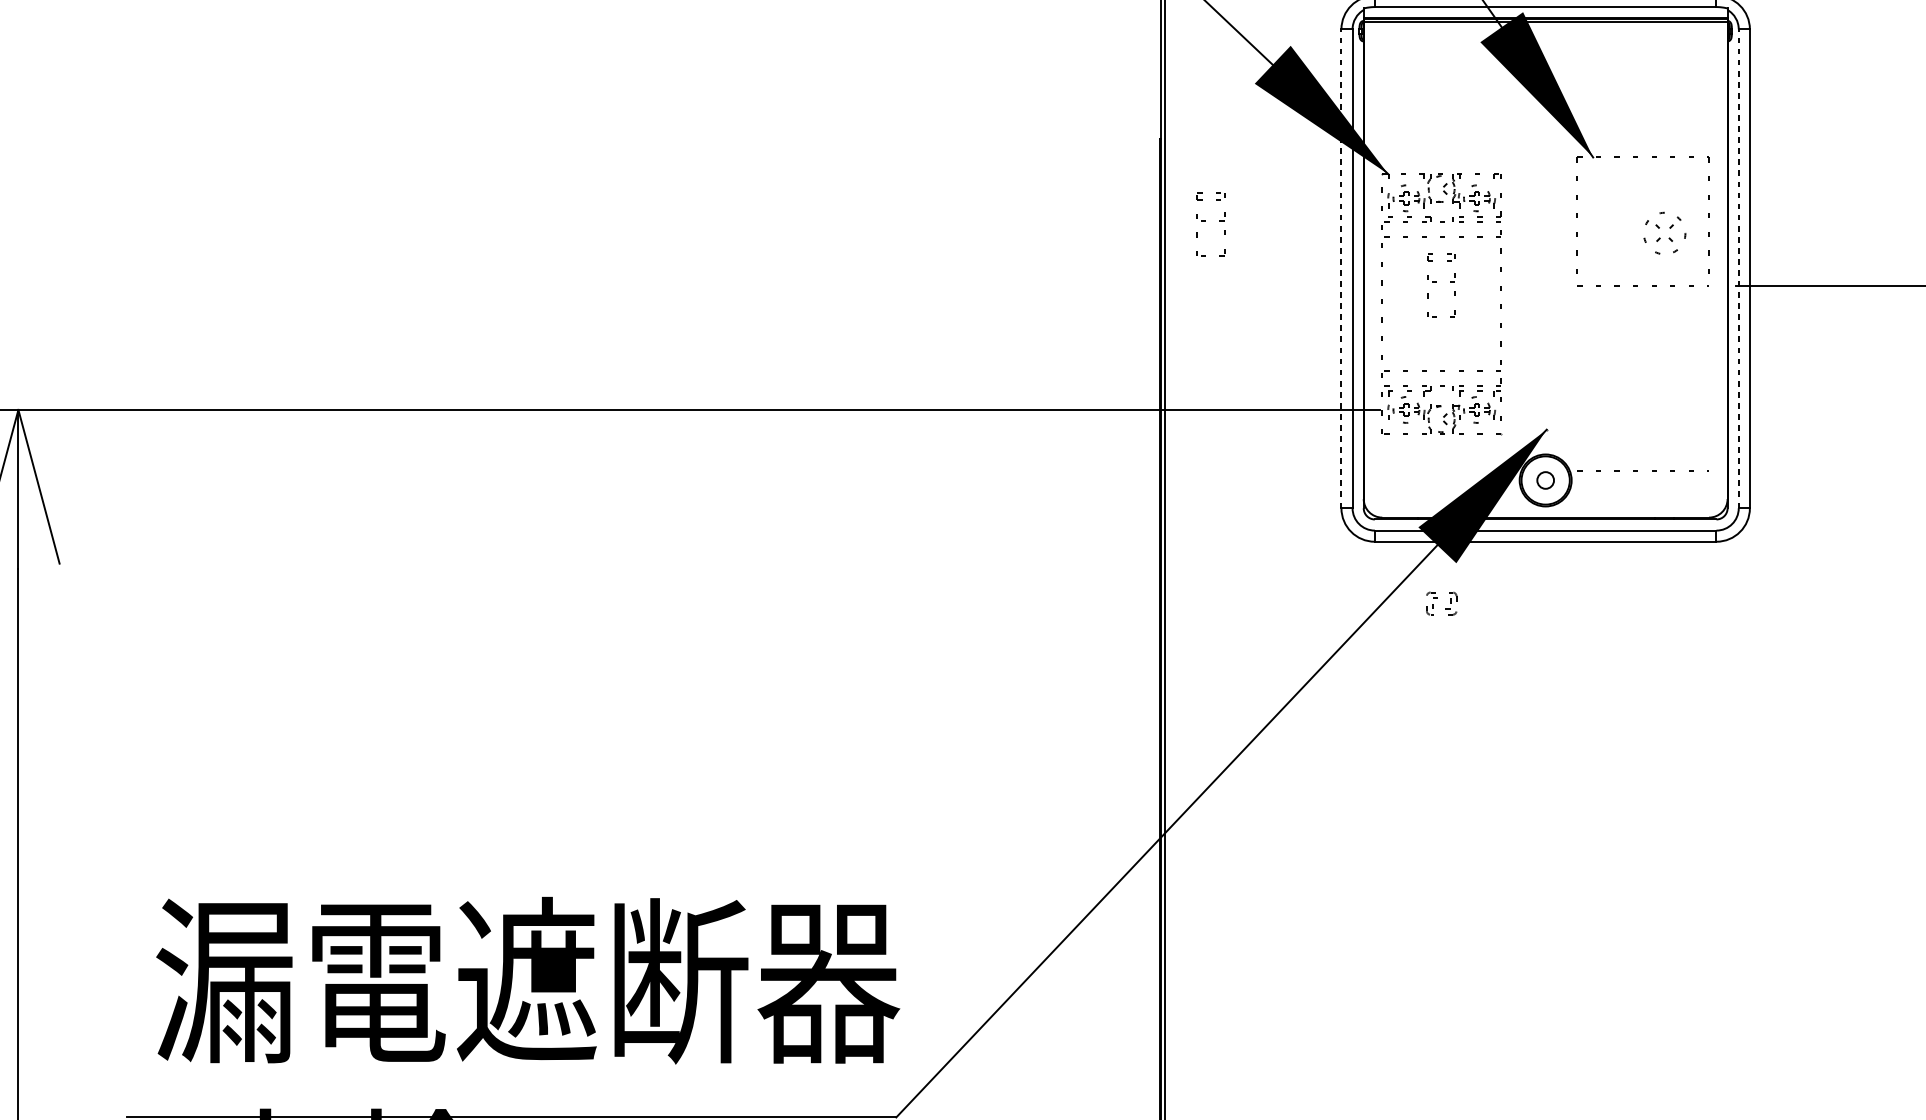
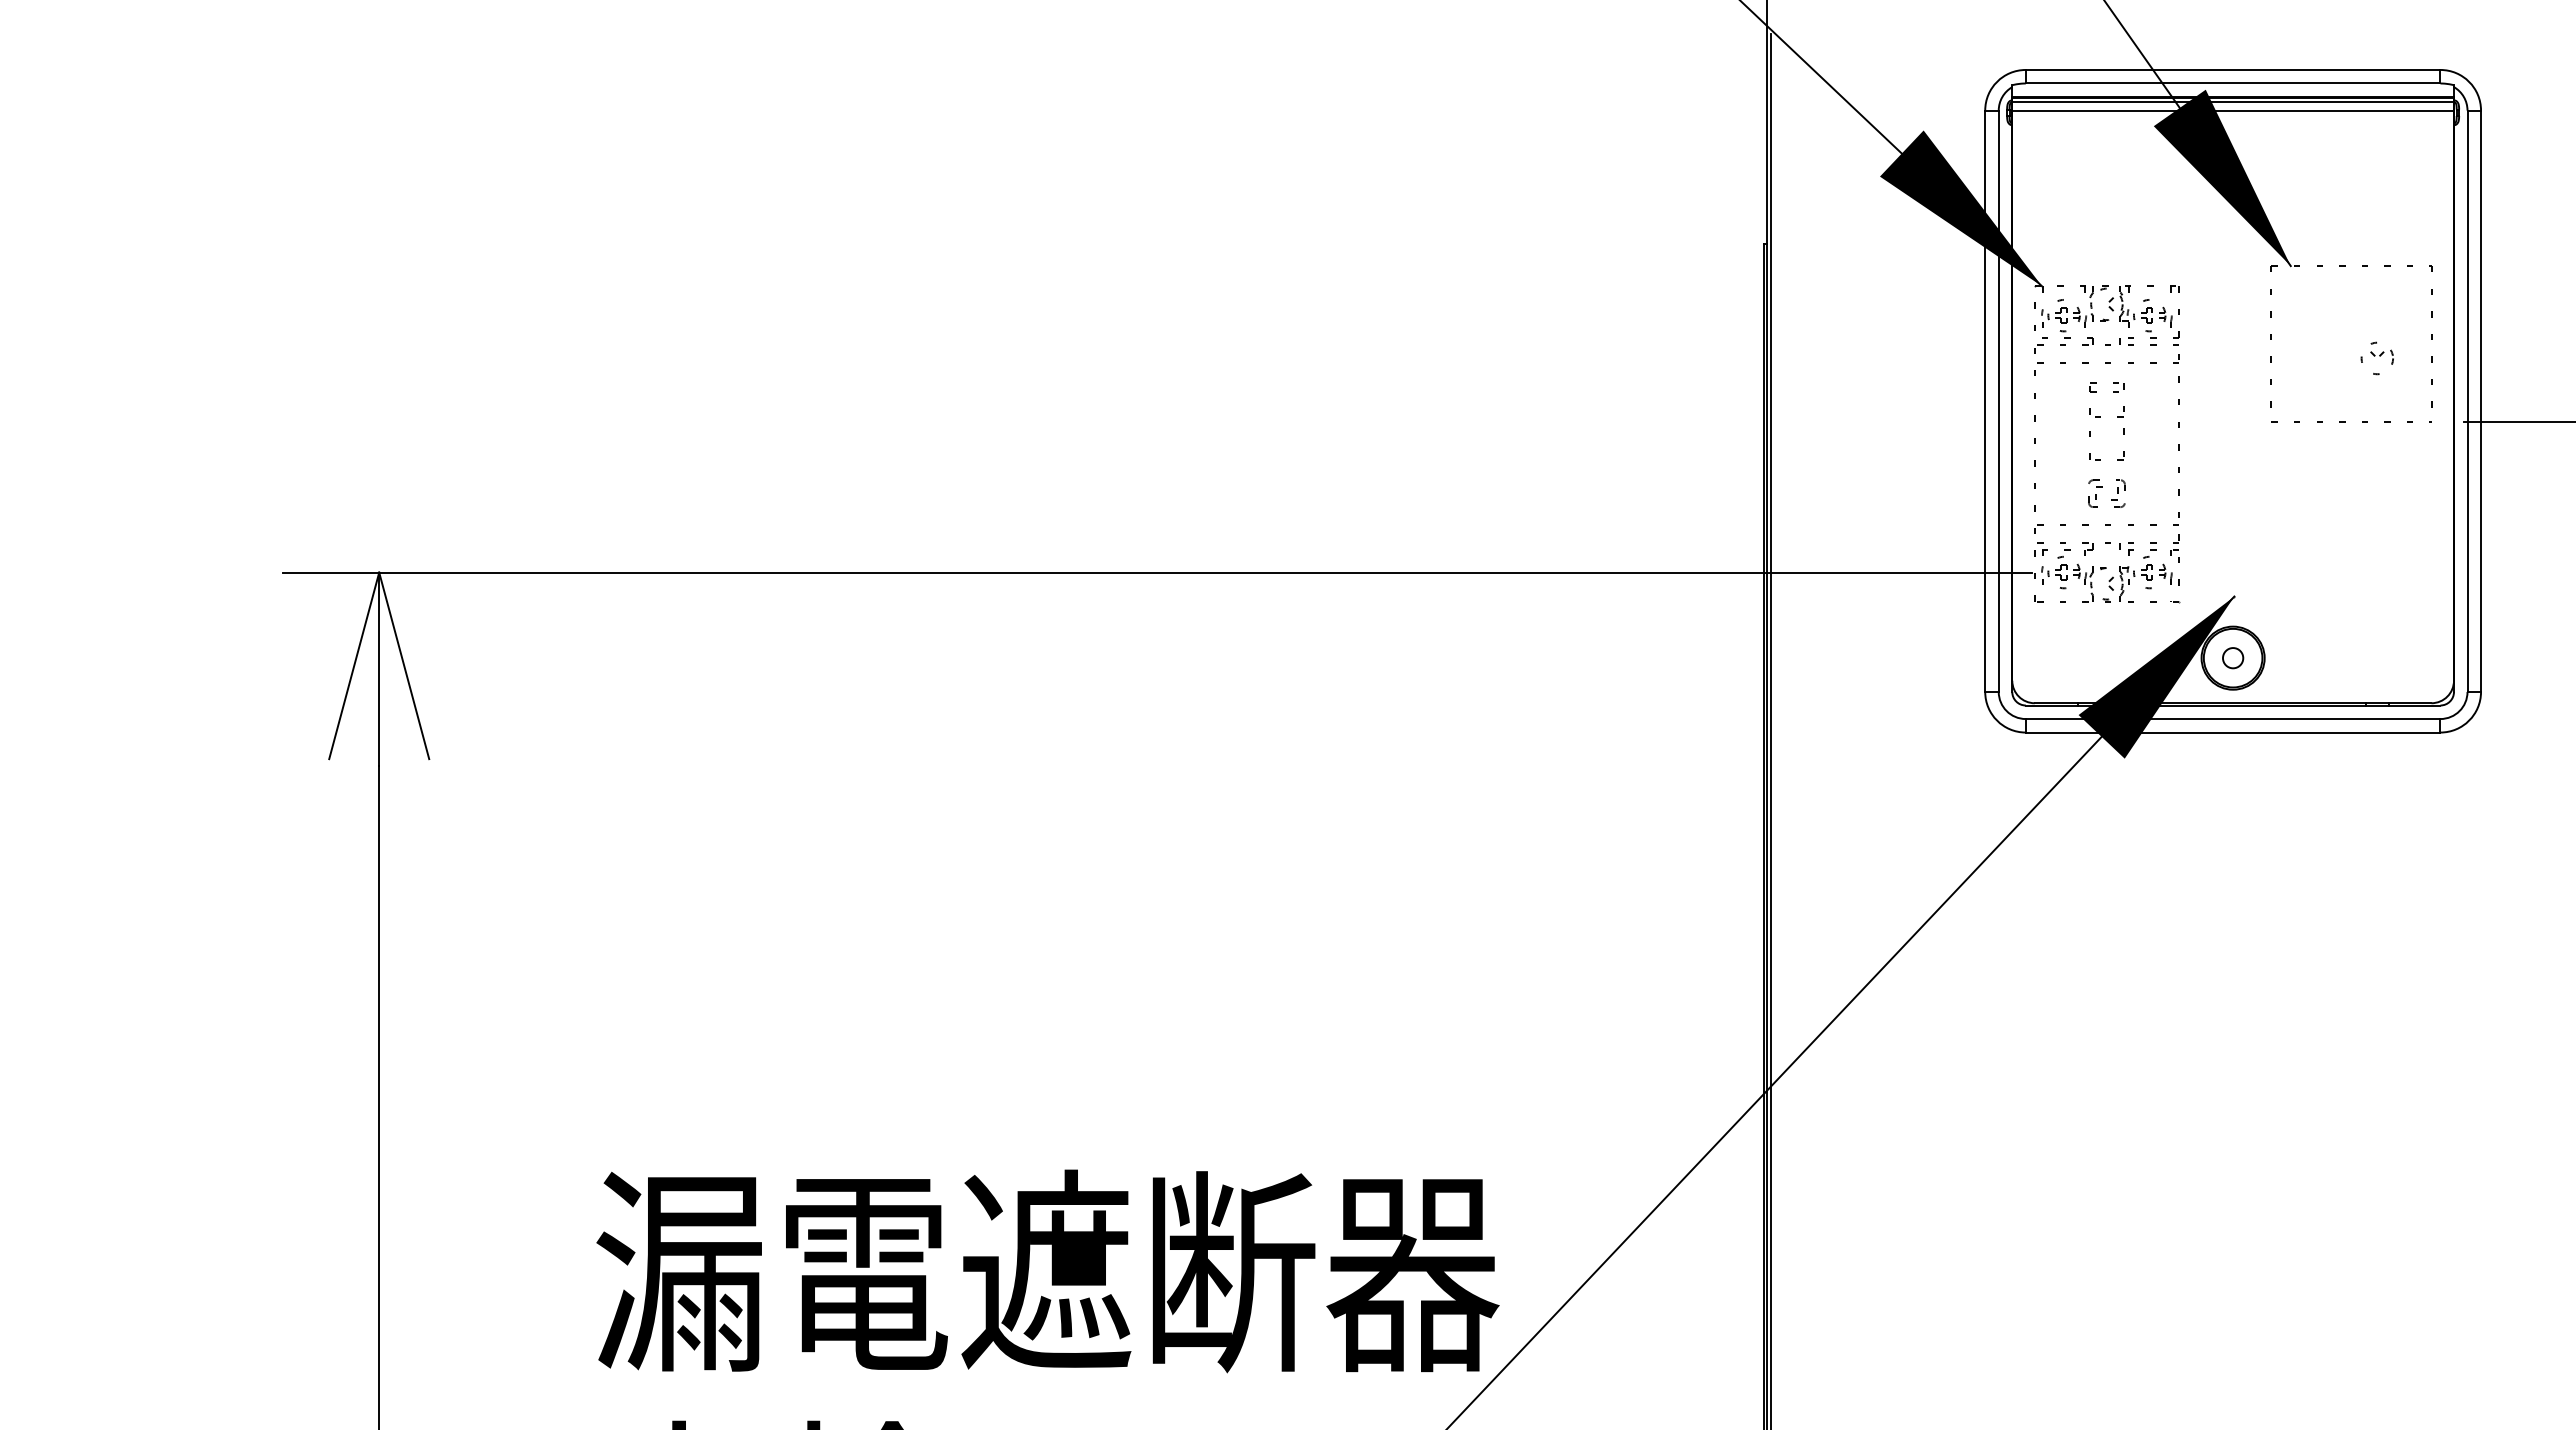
line: (1545, 29) -> (2232, 110), added
part: (1205, 221) -> (1820, 343), removed
part: (1663, 233) -> (2376, 358), size x0.62
line: (1341, 269) -> (1985, 401), dashed -> solid
line: (1738, 269) -> (2467, 401), dashed -> solid
line: (1638, 470) -> (2345, 646), removed
part: (1438, 598) -> (2102, 487), moved
text: (527, 980) -> (1047, 1271), moved

